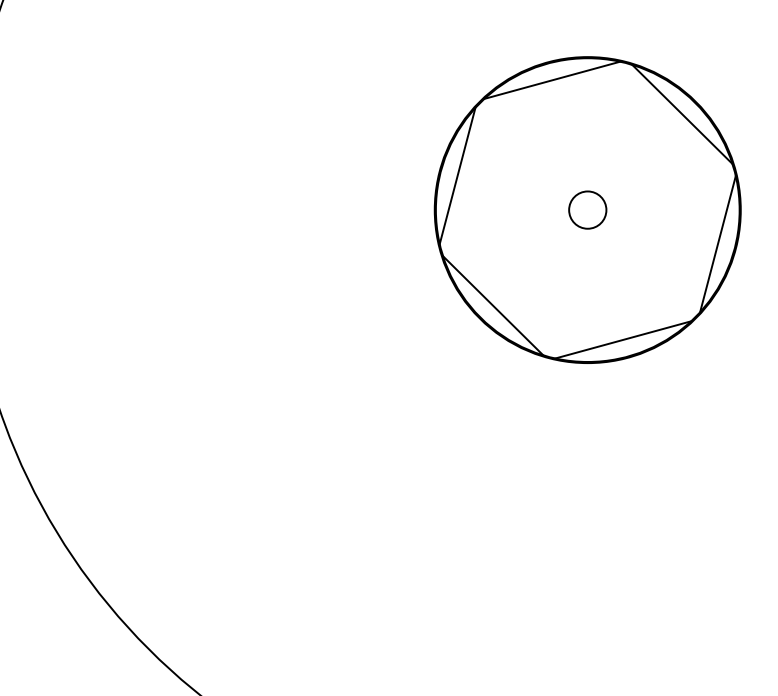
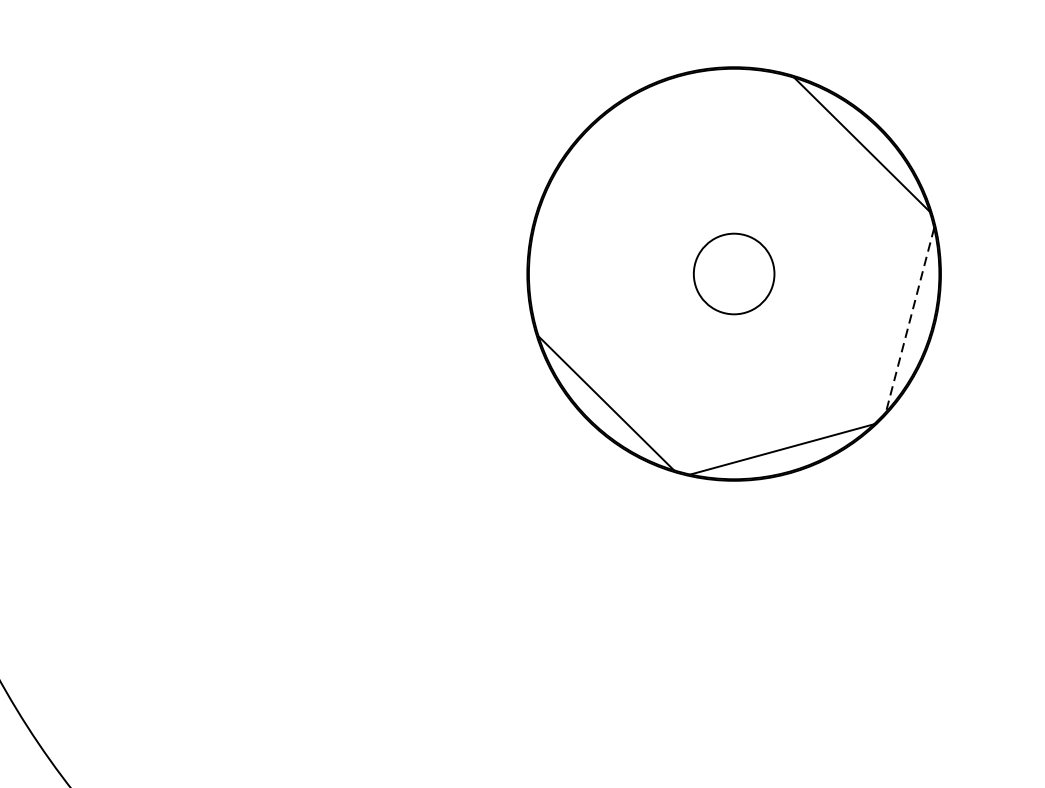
line: (552, 79) -> (686, 97), removed
line: (457, 175) -> (558, 227), removed
circle: (587, 209) -> (733, 273), size x1.6
line: (717, 244) -> (909, 320), solid -> dashed

